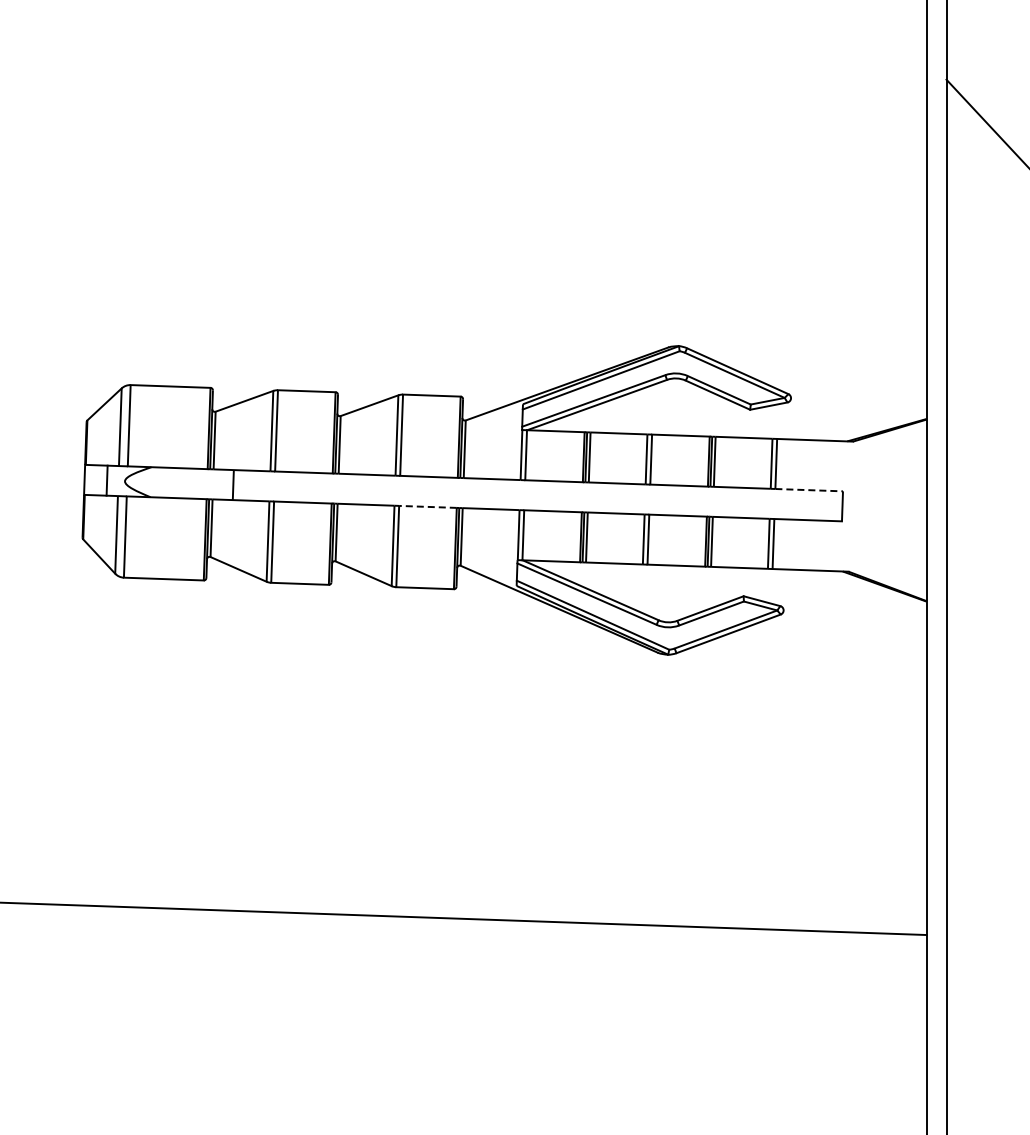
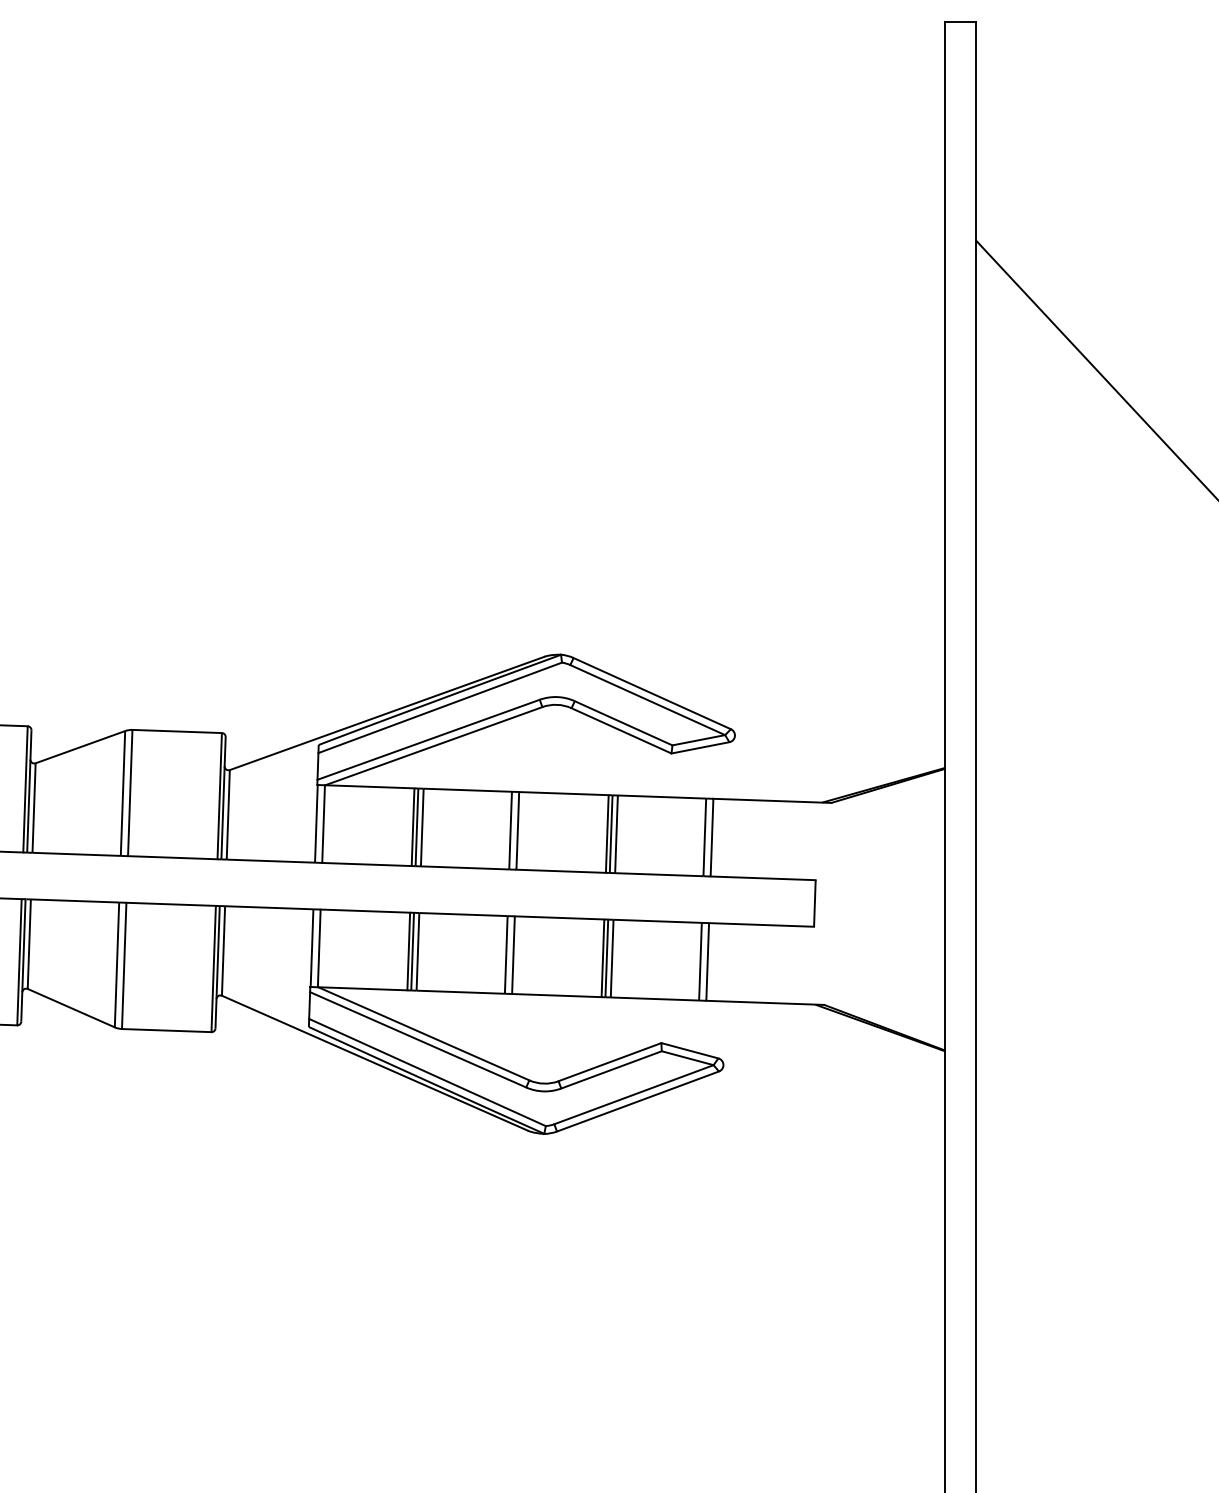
line: (809, 490) -> (763, 878), dashed -> solid
line: (427, 506) -> (170, 903), dashed -> solid

